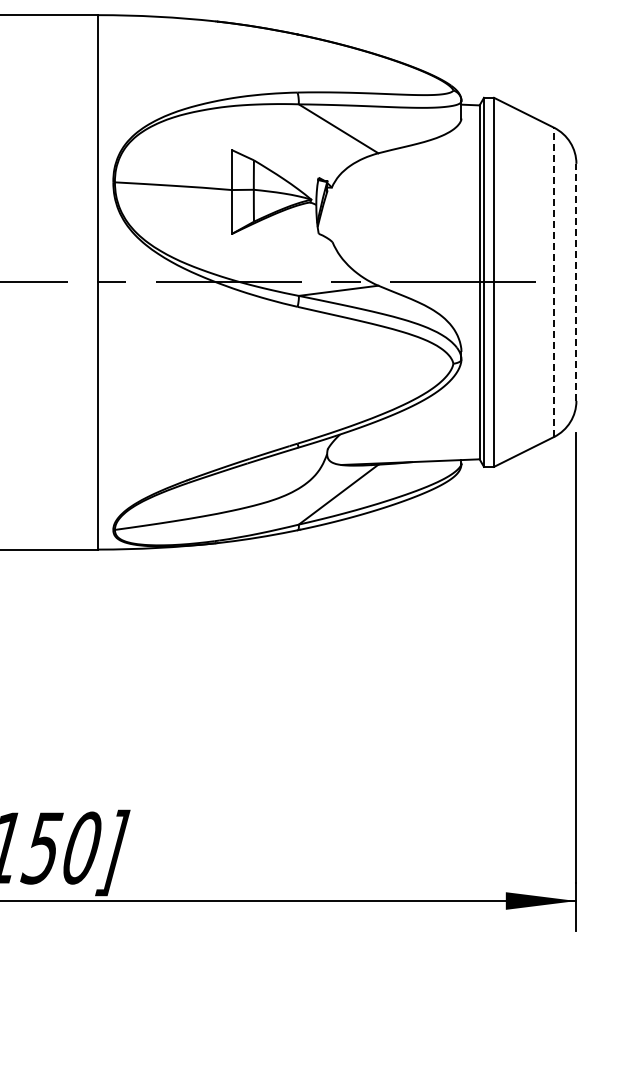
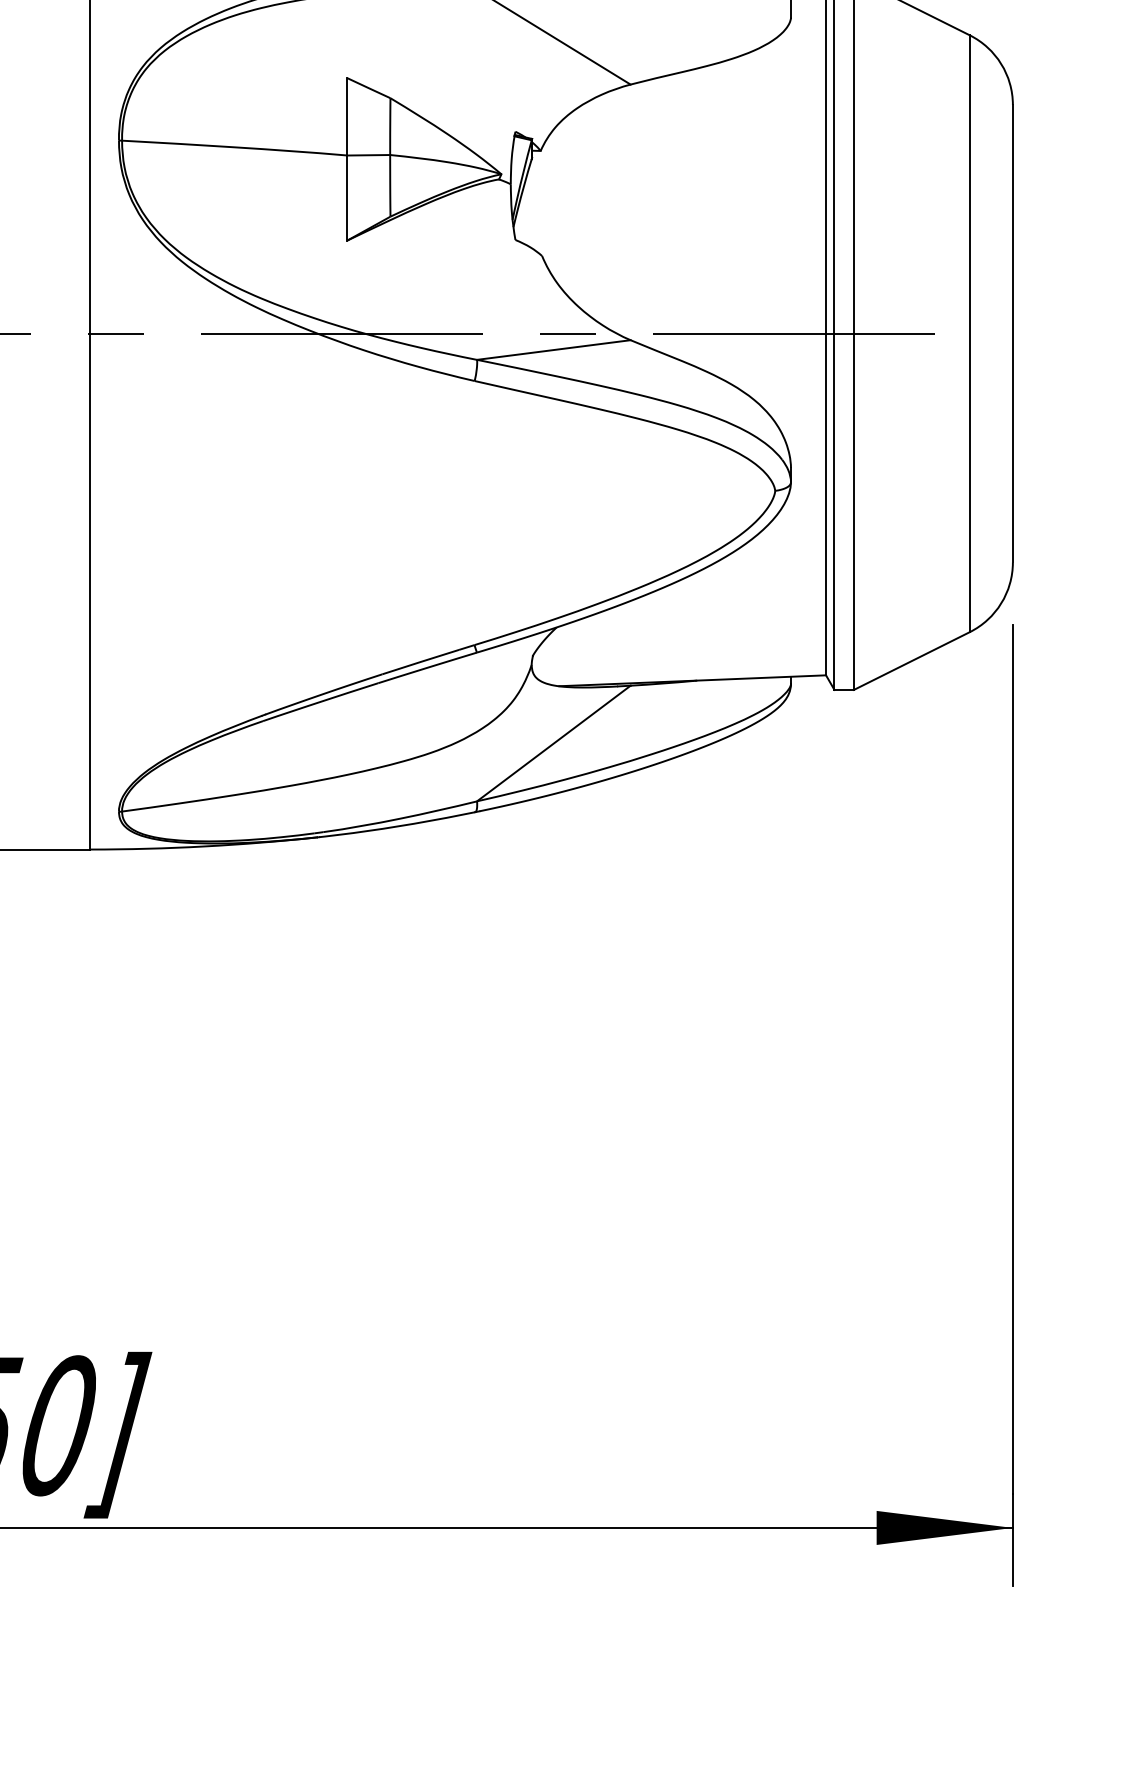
line: (554, 282) -> (970, 333), dashed -> solid
line: (576, 282) -> (1013, 333), dashed -> solid

